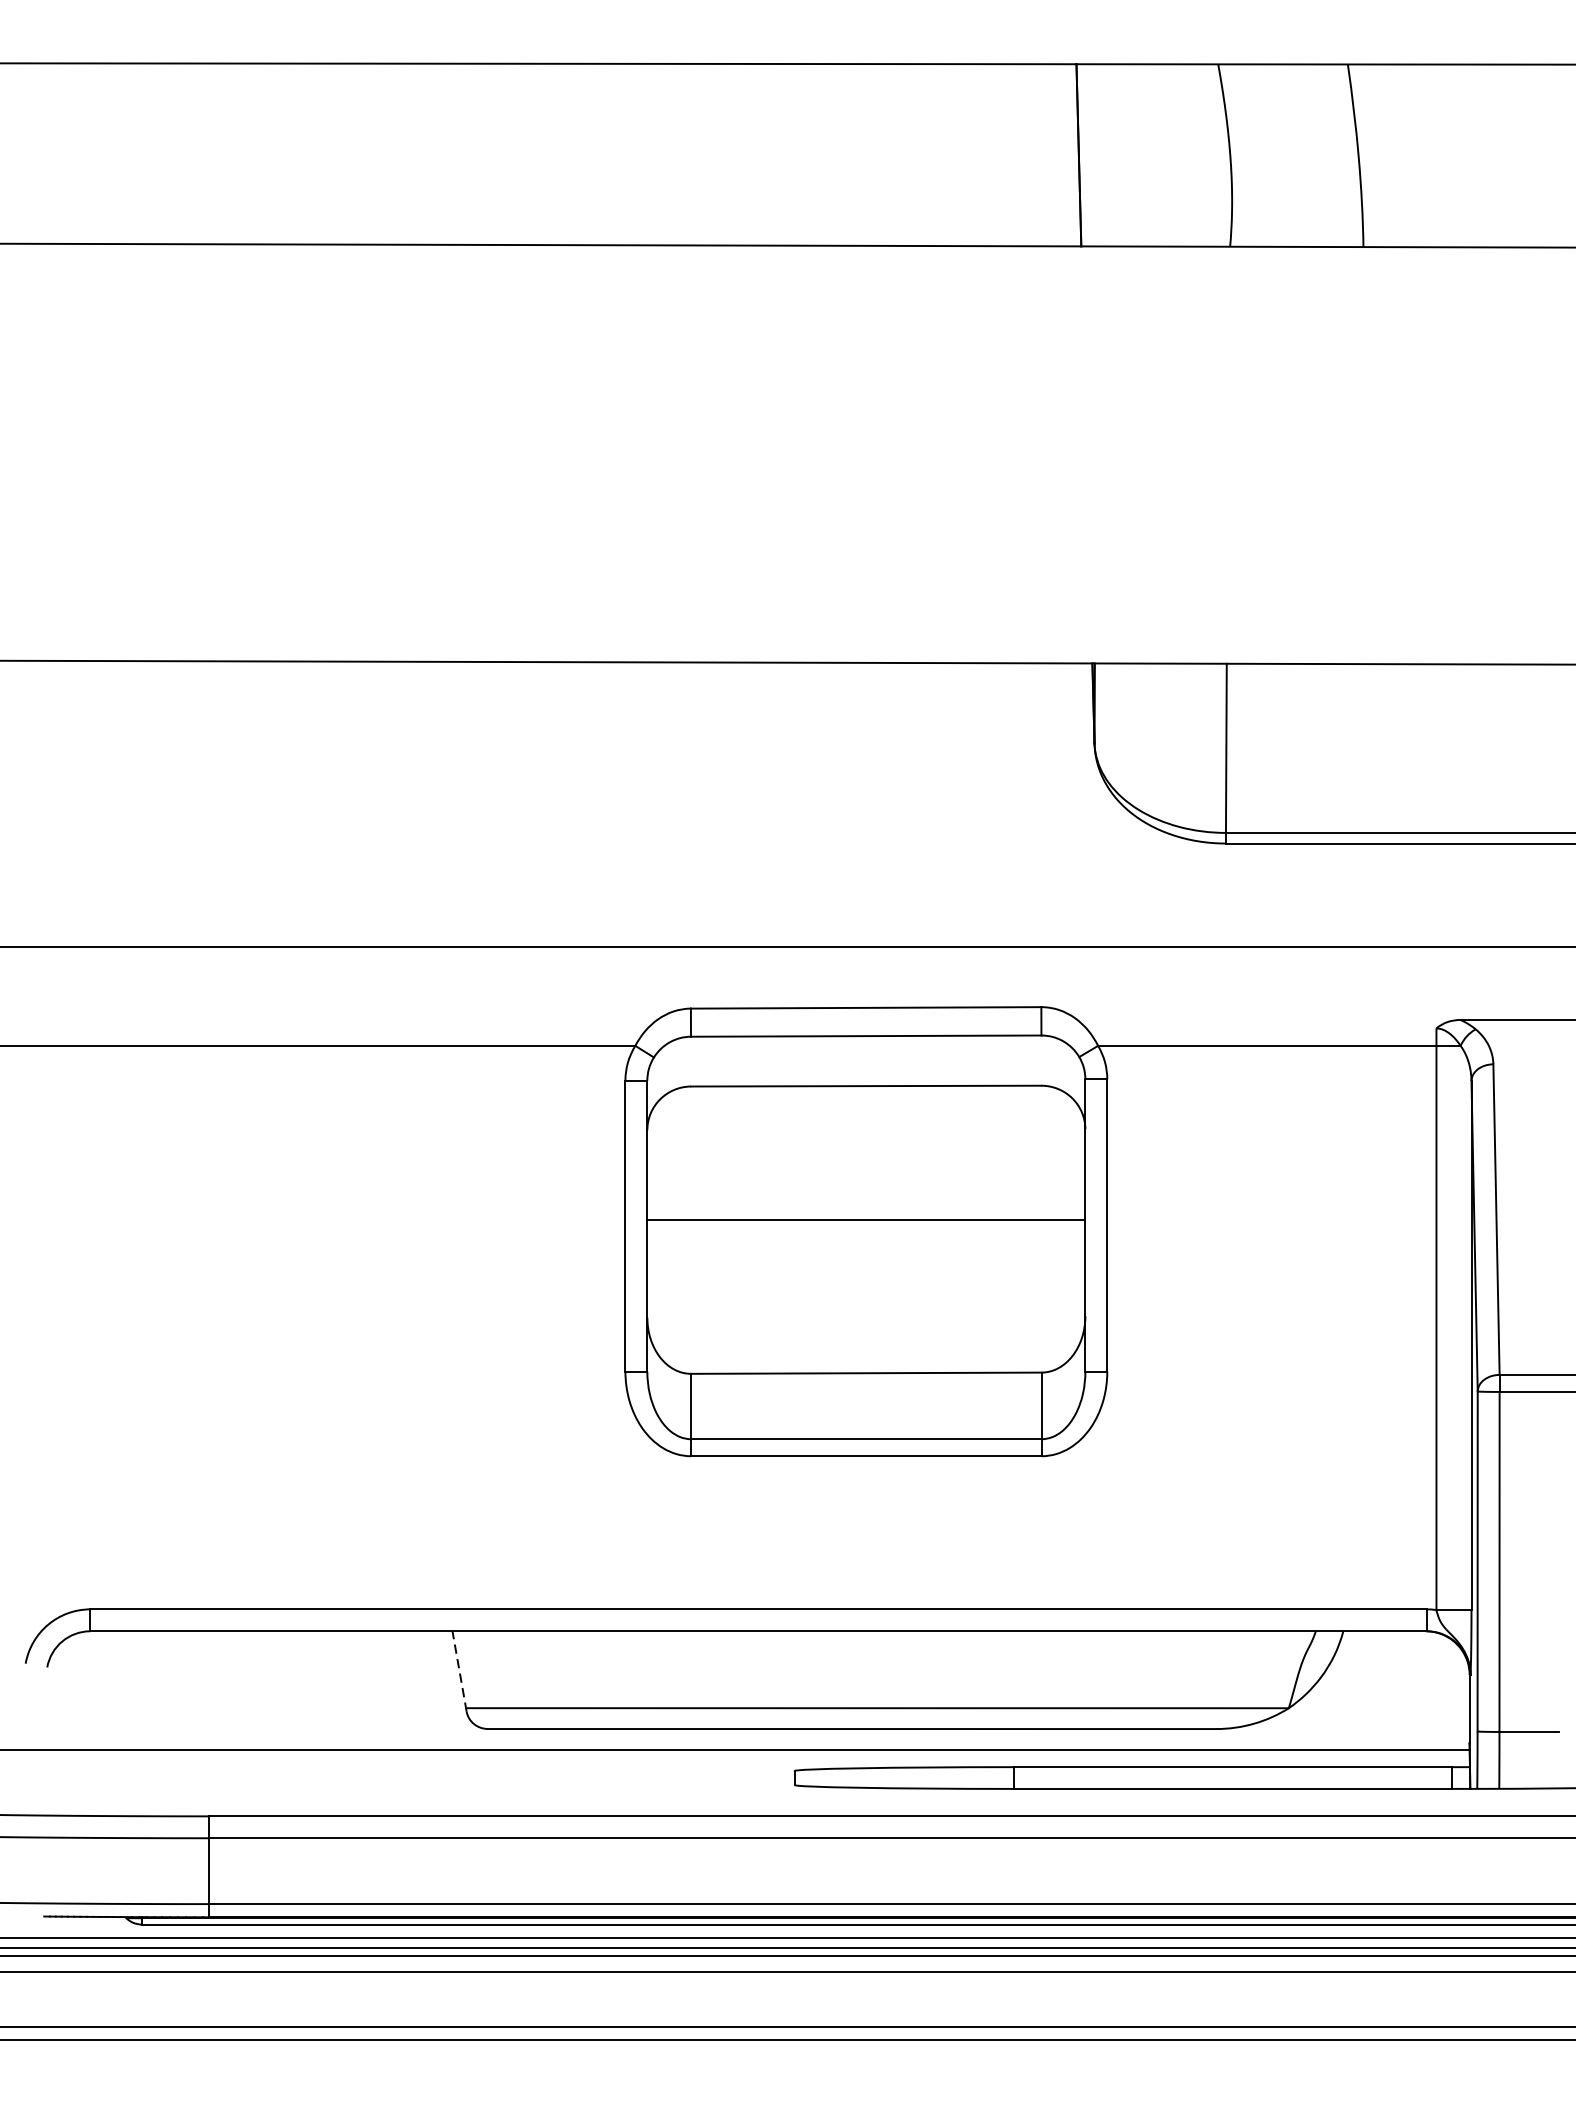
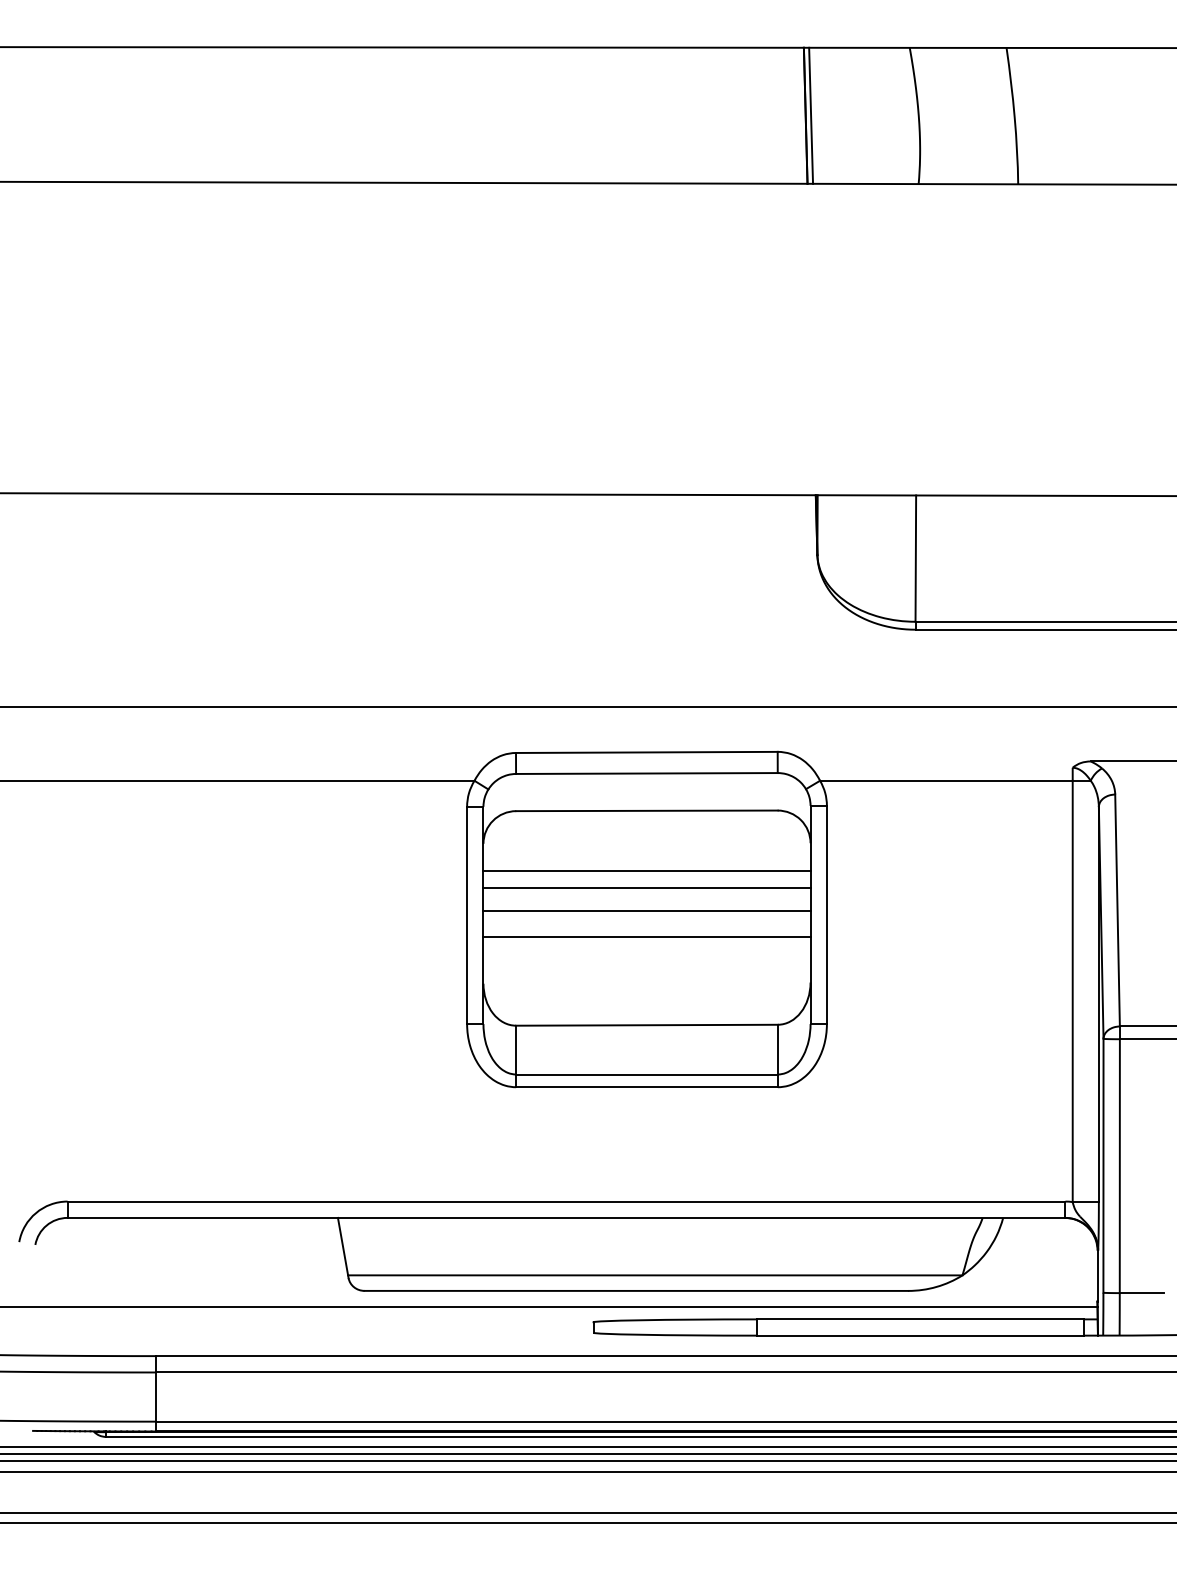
line: (1086, 154) -> (811, 115), added
line: (865, 1167) -> (646, 871), added
line: (865, 1188) -> (646, 887), added
line: (865, 1254) -> (646, 936), added
line: (459, 1670) -> (343, 1247), dashed -> solid

